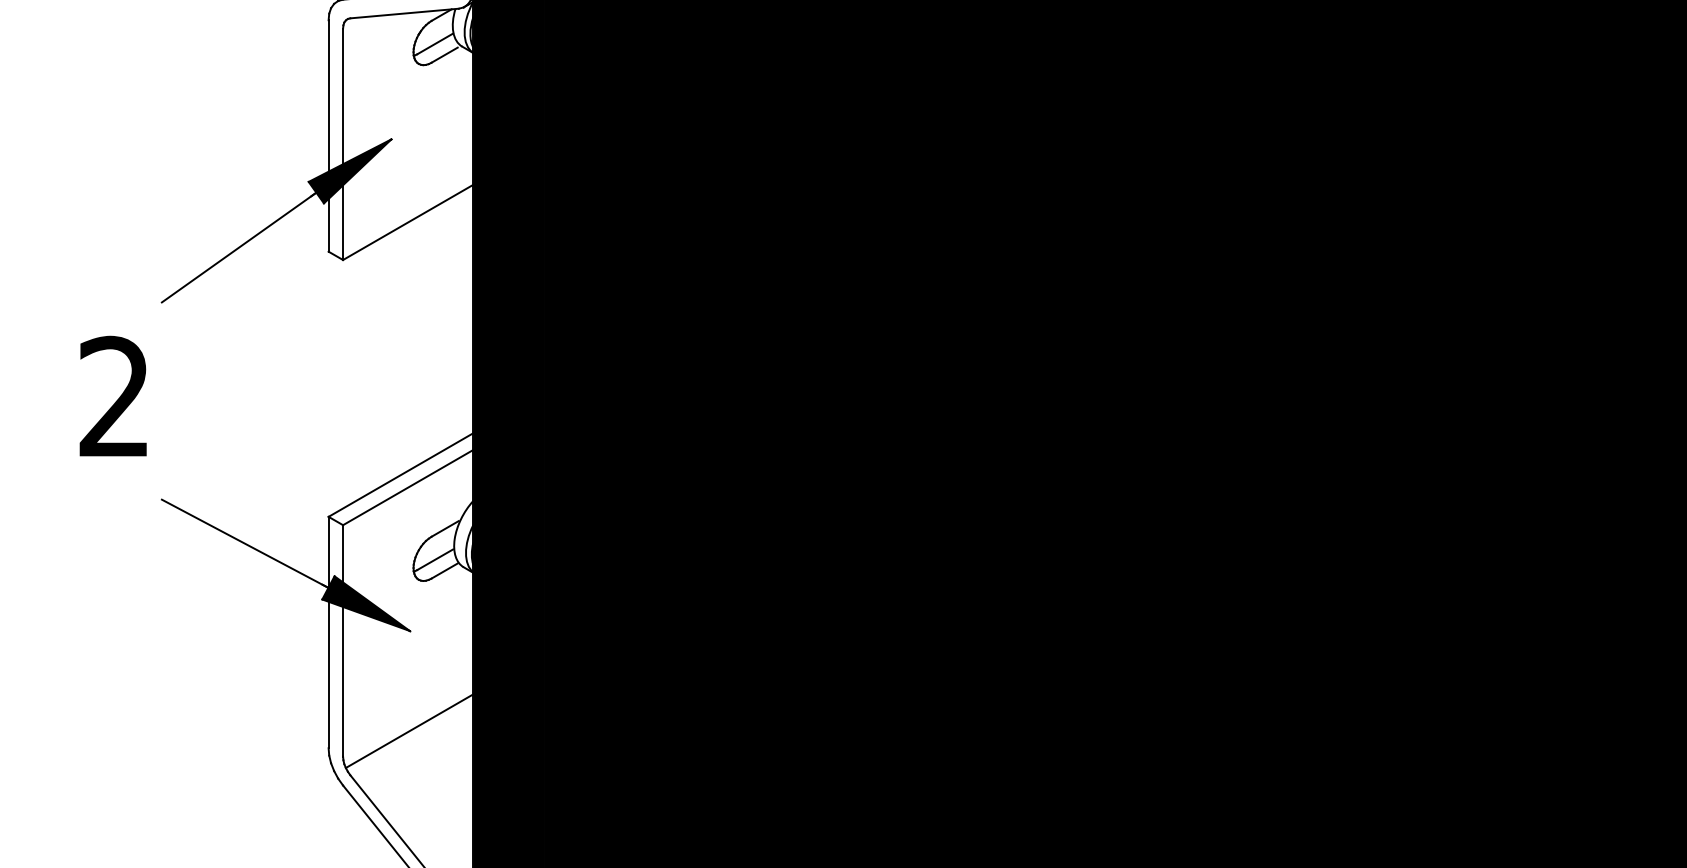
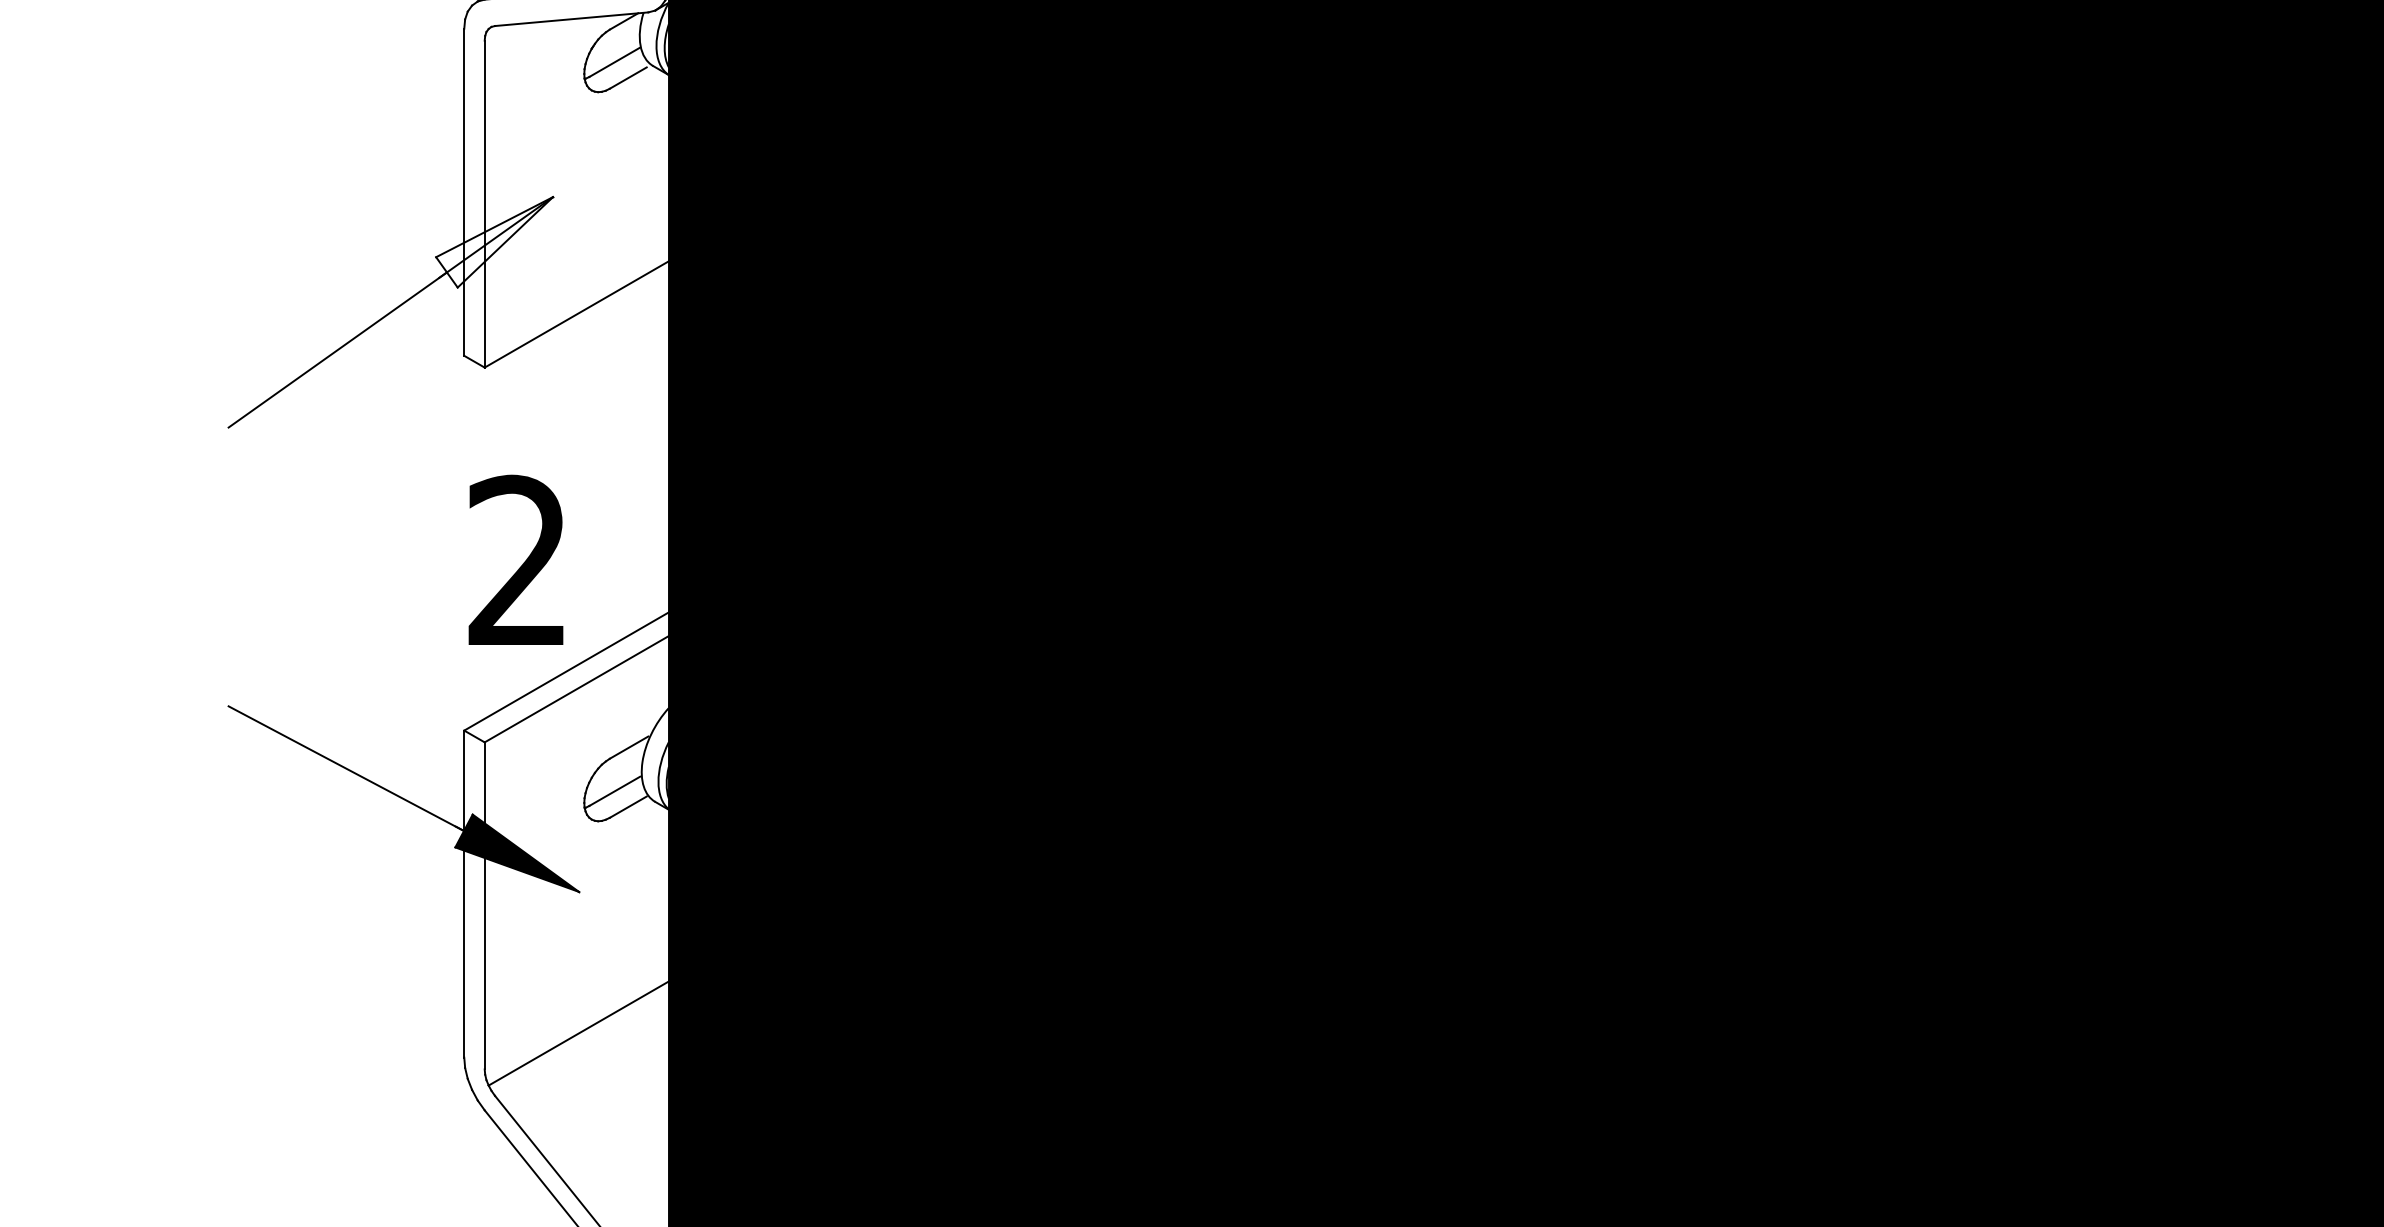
fill: (349, 171) -> (493, 242), removed
text: (112, 395) -> (514, 559), moved

